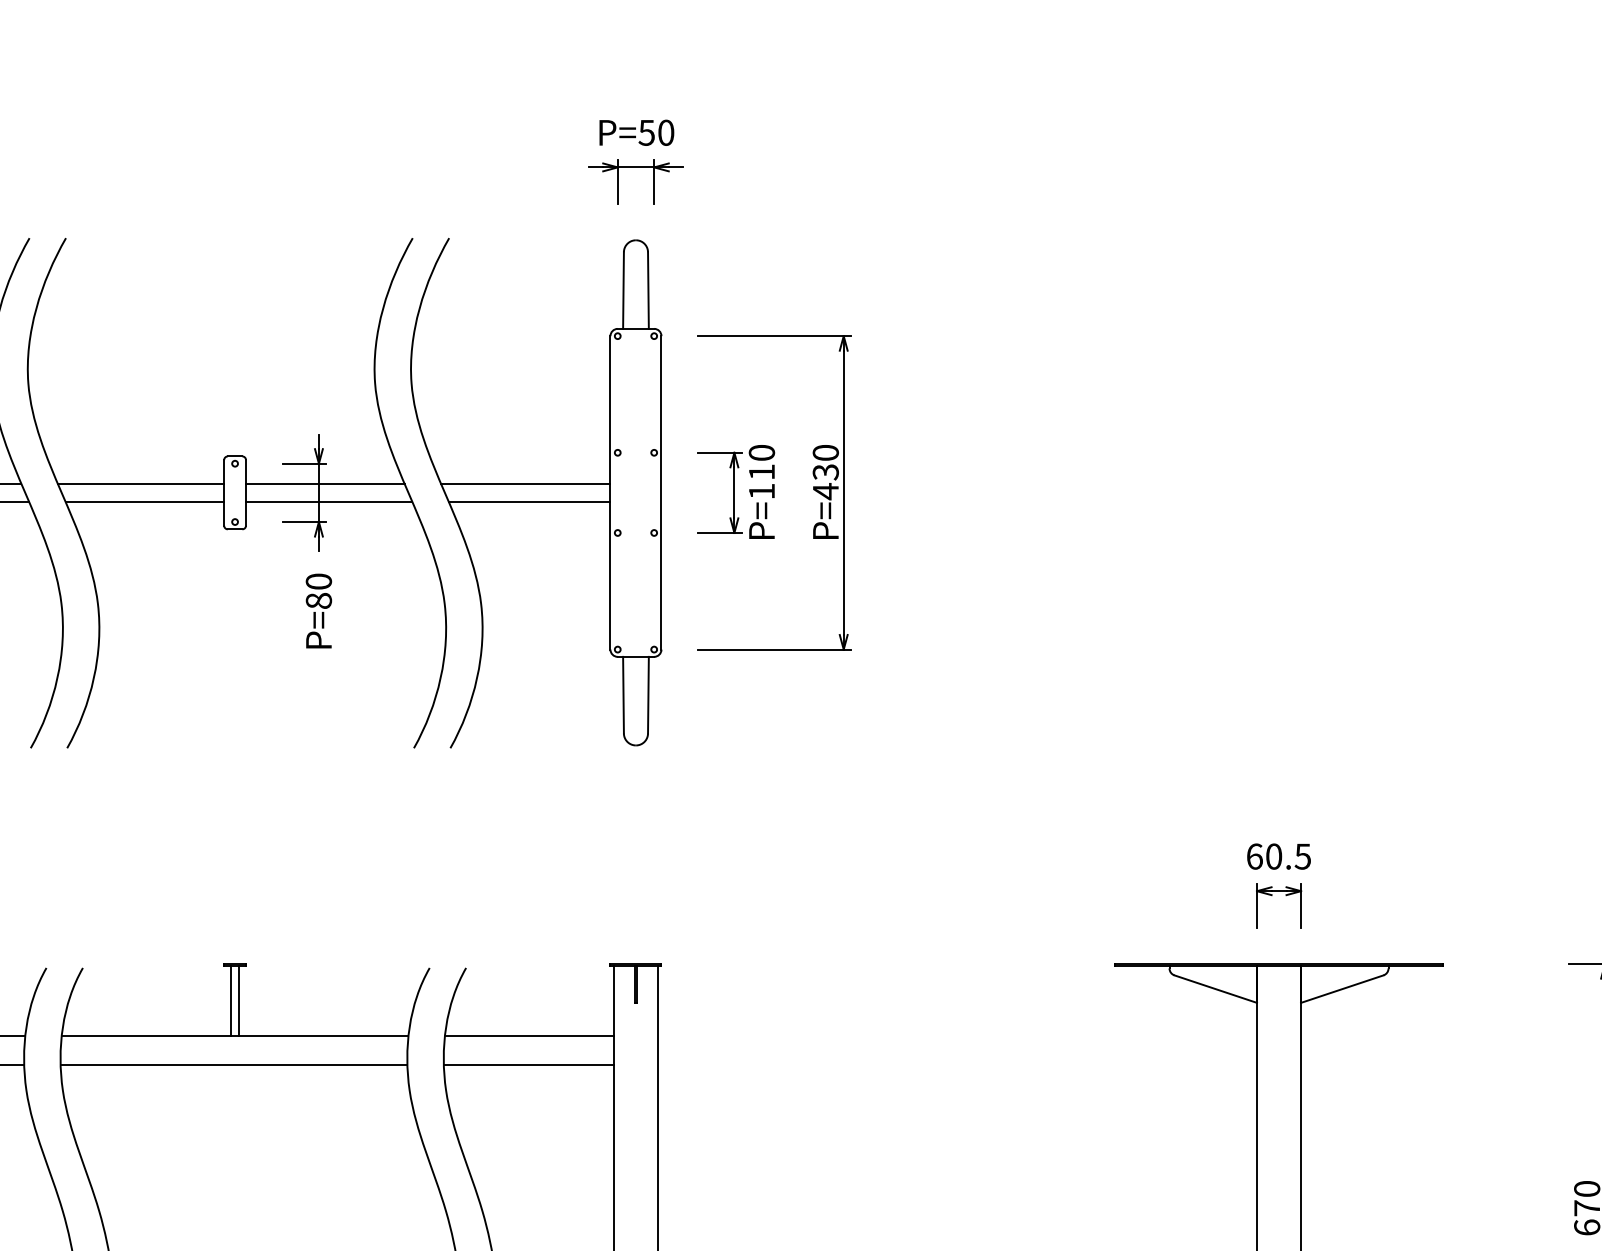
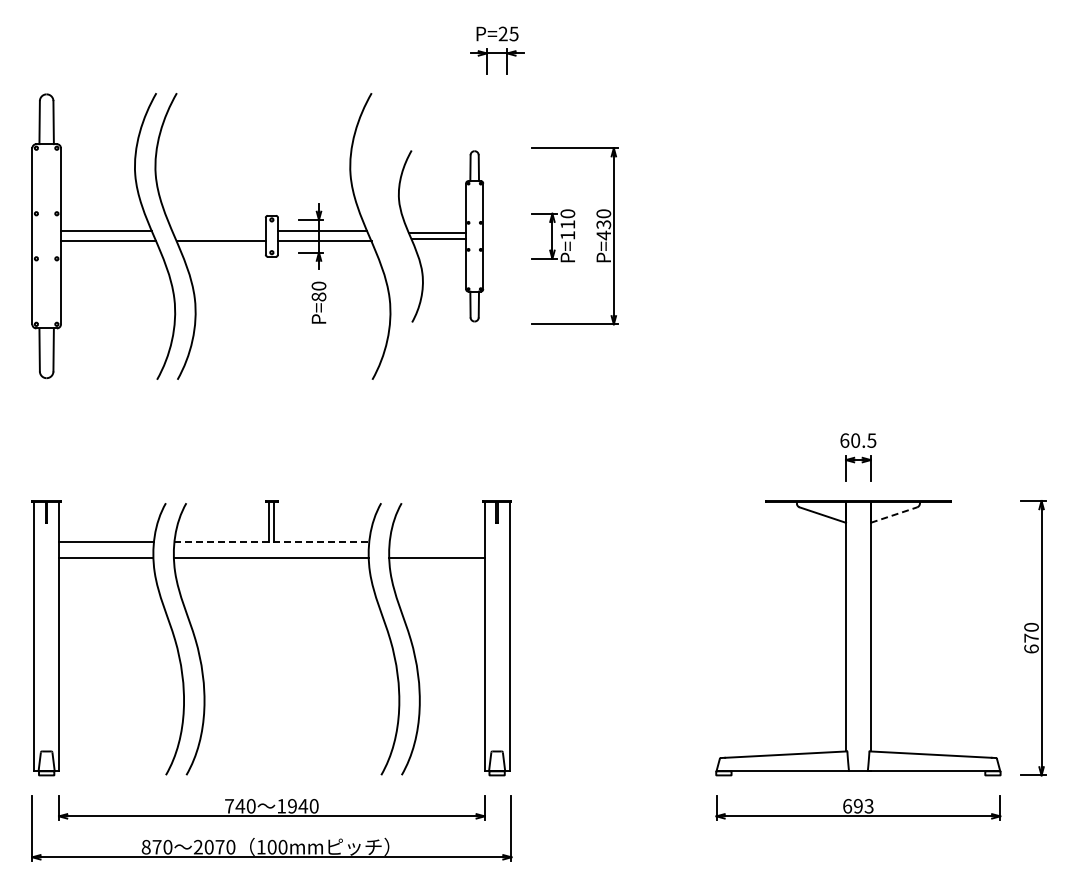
text: (656, 131) -> (508, 33), P=50 -> P=25
line: (140, 484) -> (218, 231), removed
part: (535, 493) -> (440, 236), size x0.6
line: (1343, 988) -> (894, 514), solid -> dashed
line: (236, 1036) -> (272, 541), solid -> dashed
line: (528, 1036) -> (436, 541), removed

